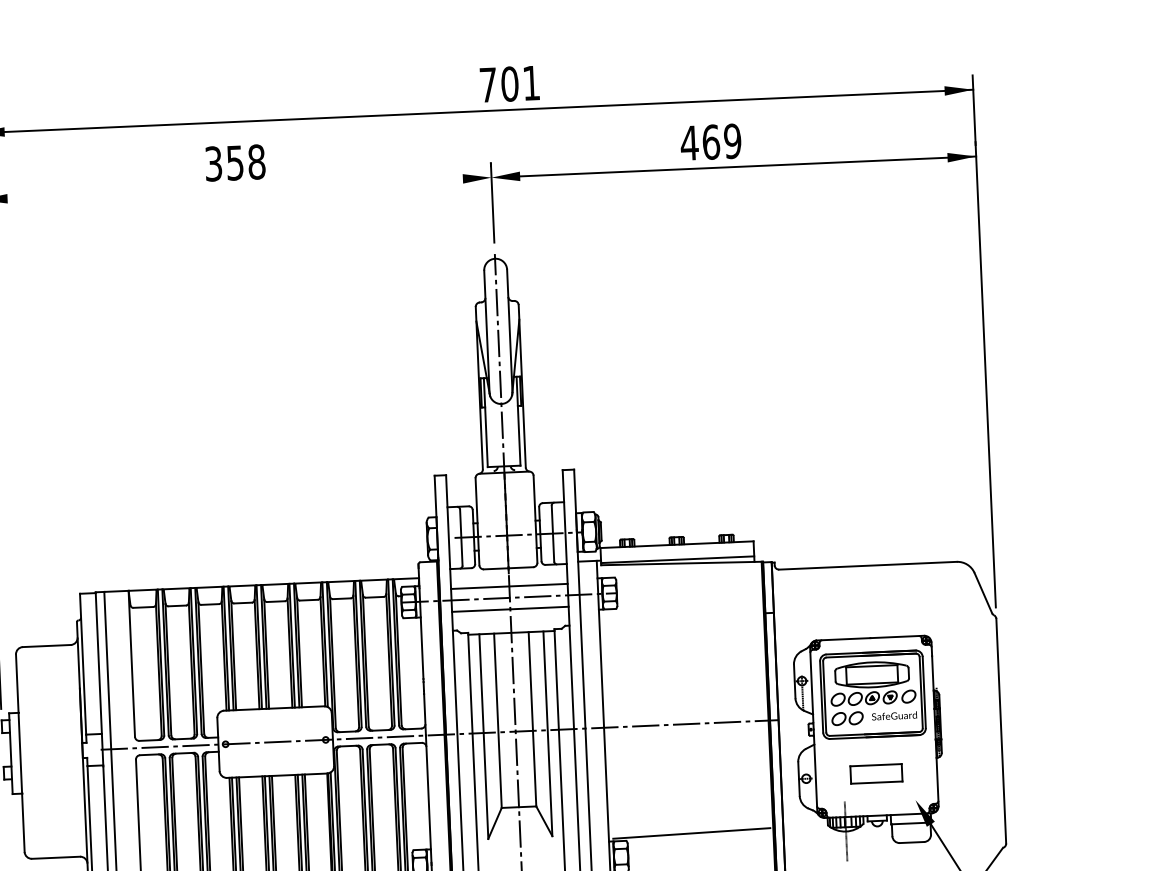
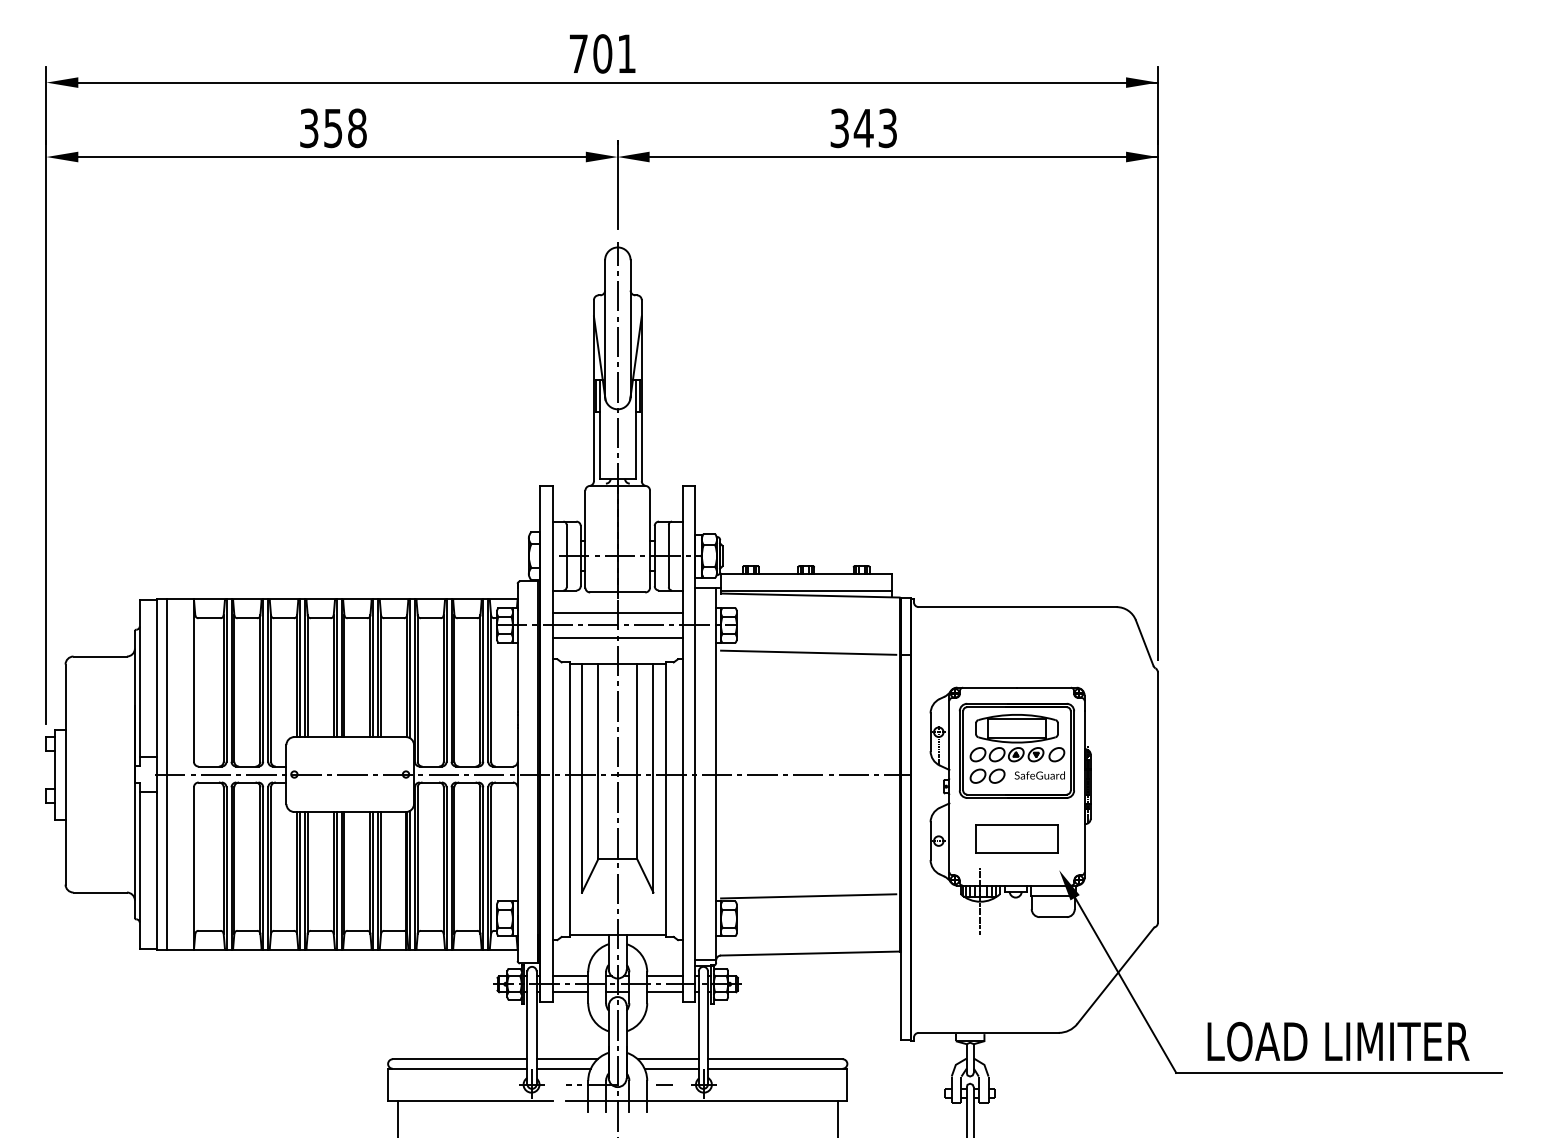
text: (509, 83) -> (602, 53), moved
text: (710, 142) -> (863, 128), 469 -> 343
line: (234, 189) -> (331, 157), added
line: (682, 614) -> (808, 652), added
part: (875, 773) -> (1016, 838), size x1.43

